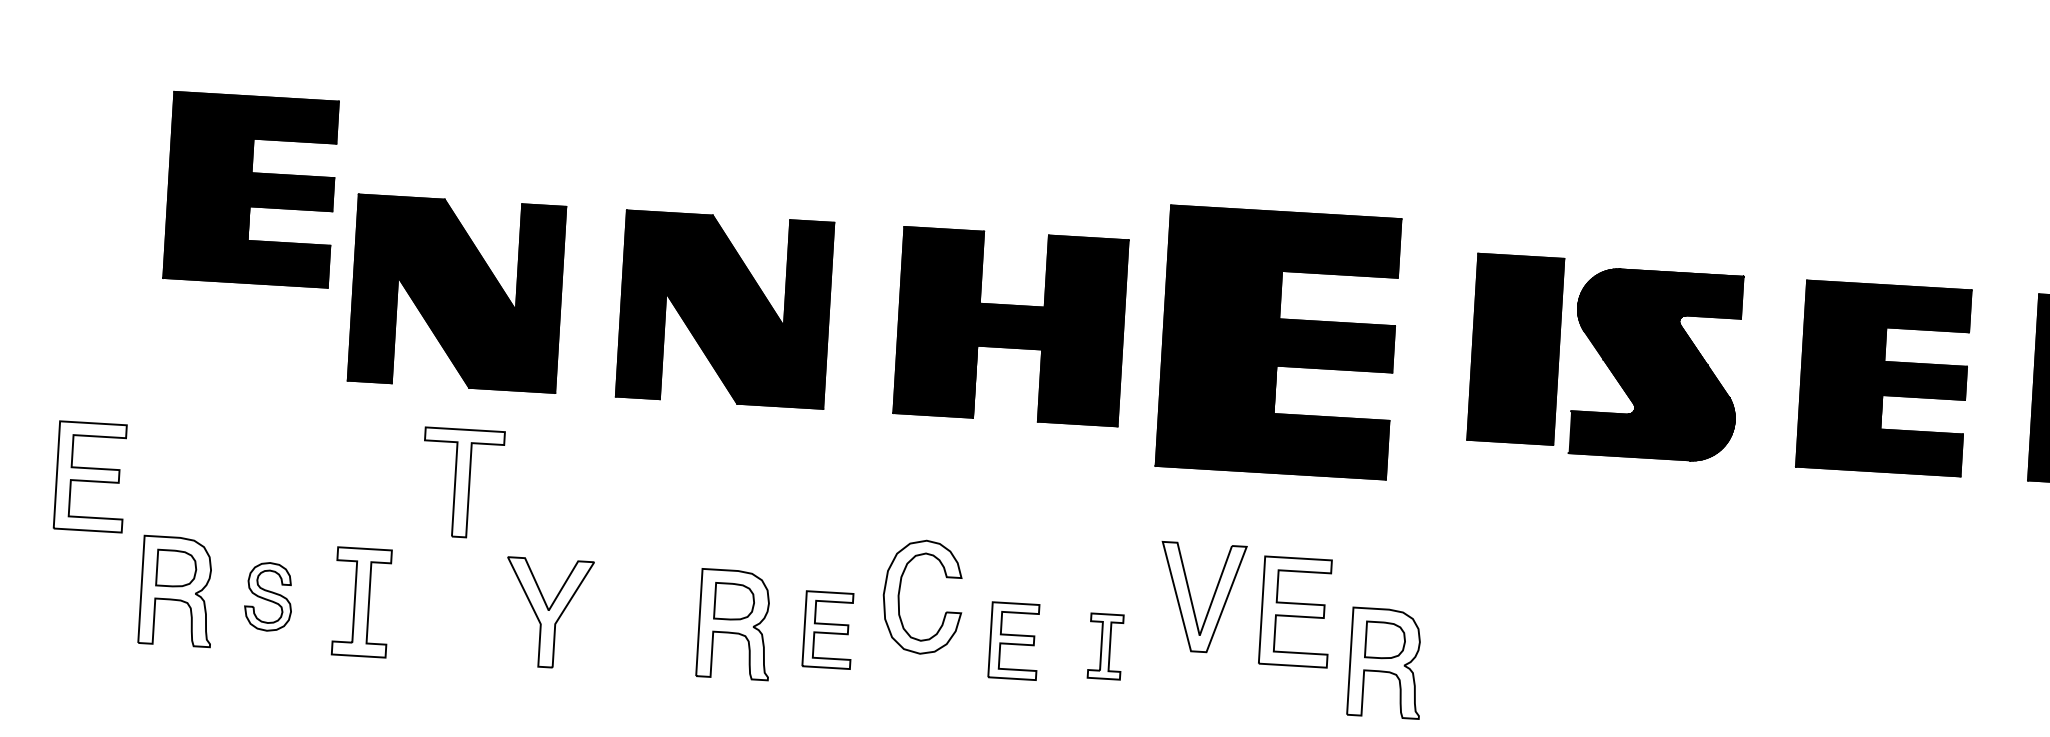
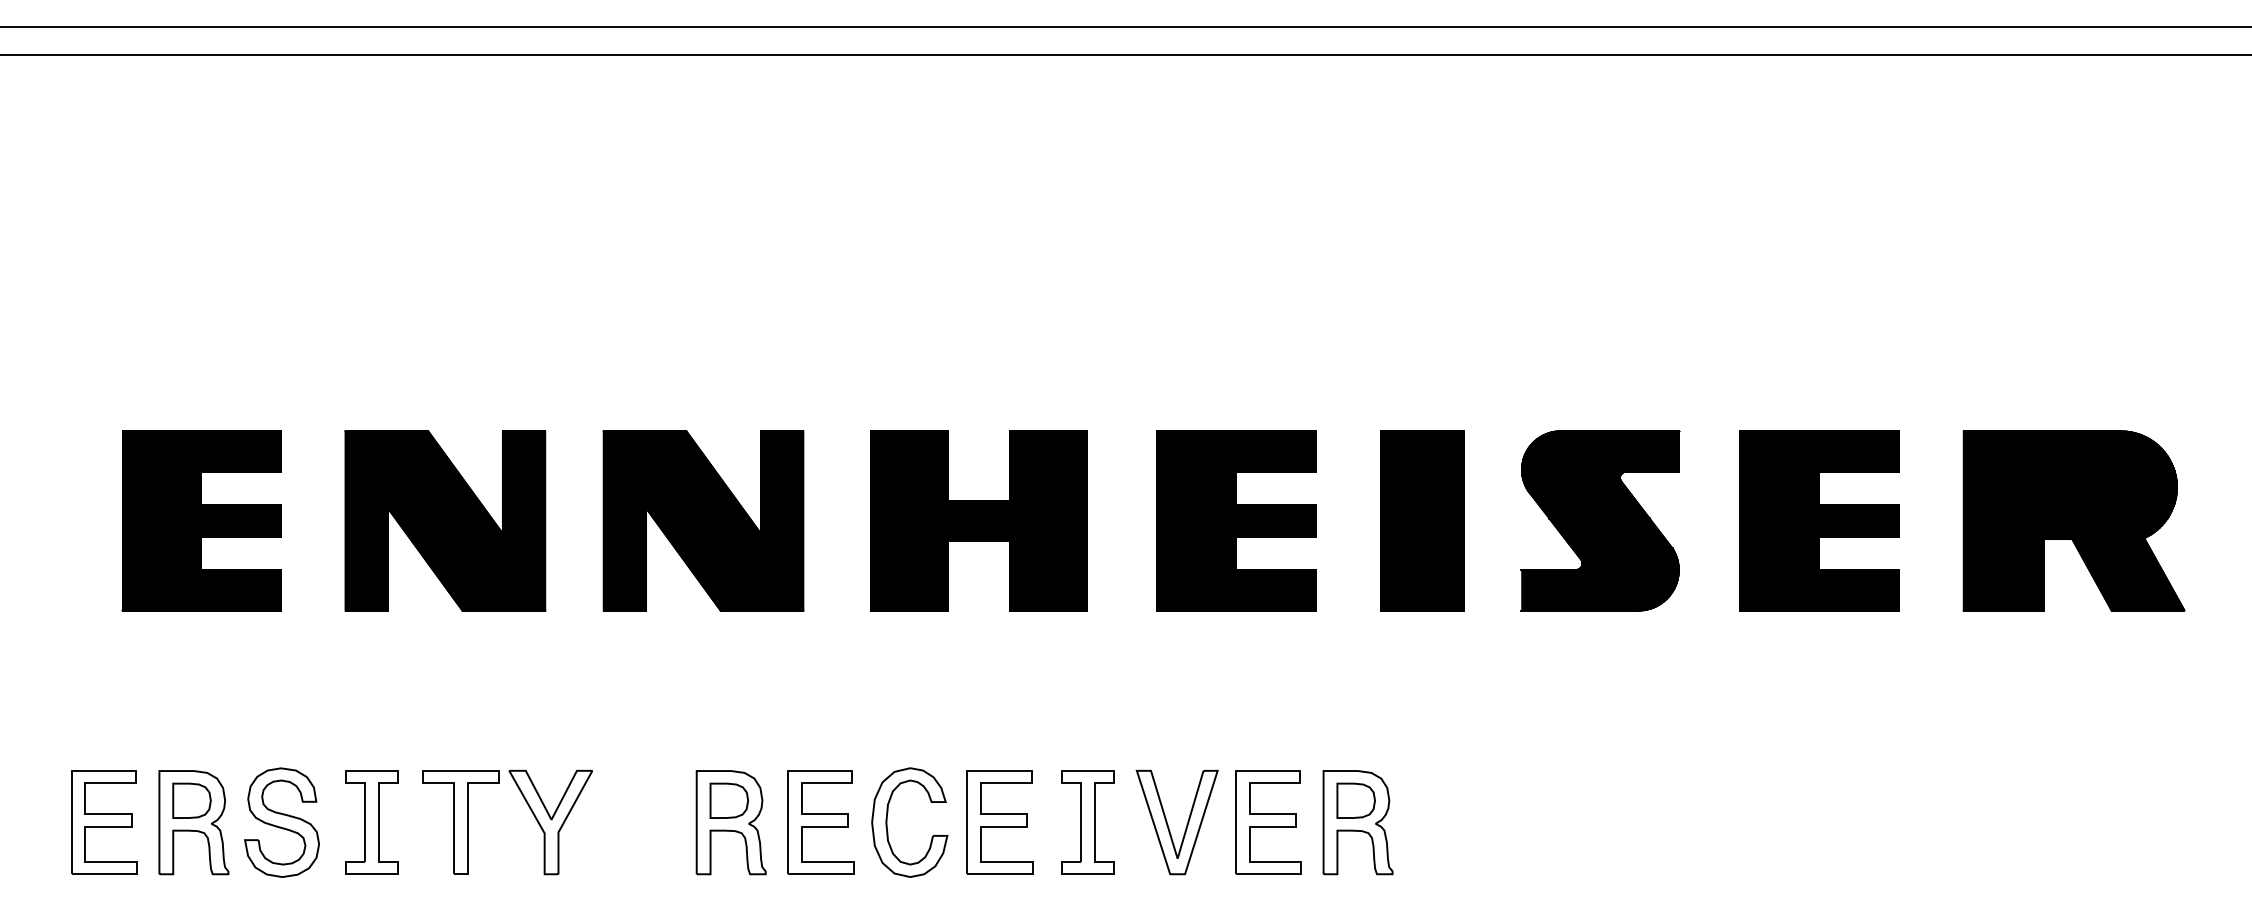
part: (250, 189) -> (201, 520), moved
part: (1278, 342) -> (1236, 520), size x0.71
part: (1515, 348) -> (1422, 520), moved
part: (90, 476) -> (104, 822), moved
part: (461, 483) -> (460, 822), moved
part: (899, 595) -> (887, 822), moved
part: (268, 596) -> (281, 822), size x1.67
part: (1192, 599) -> (1168, 824), moved
part: (1295, 611) -> (1268, 822), moved
part: (827, 629) -> (820, 822), size x1.43
part: (1013, 641) -> (999, 822), size x1.43
part: (1105, 646) -> (1087, 822), size x1.67

